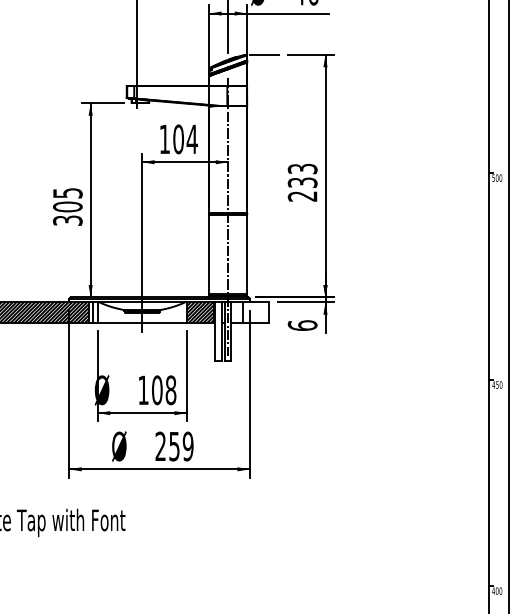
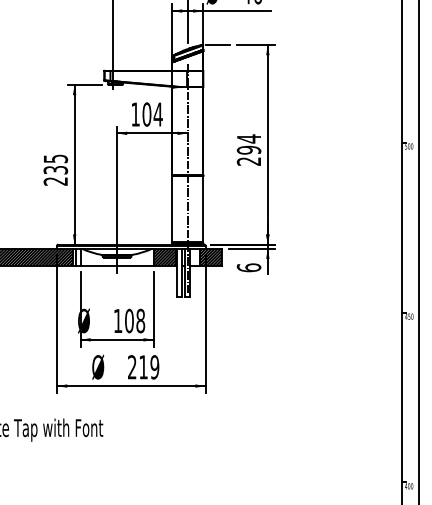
text: (301, 175) -> (248, 144), 233 -> 294
text: (67, 213) -> (55, 175), 305 -> 235
hatch: (255, 311) -> (210, 256), added
text: (174, 446) -> (143, 367), 259 -> 219

